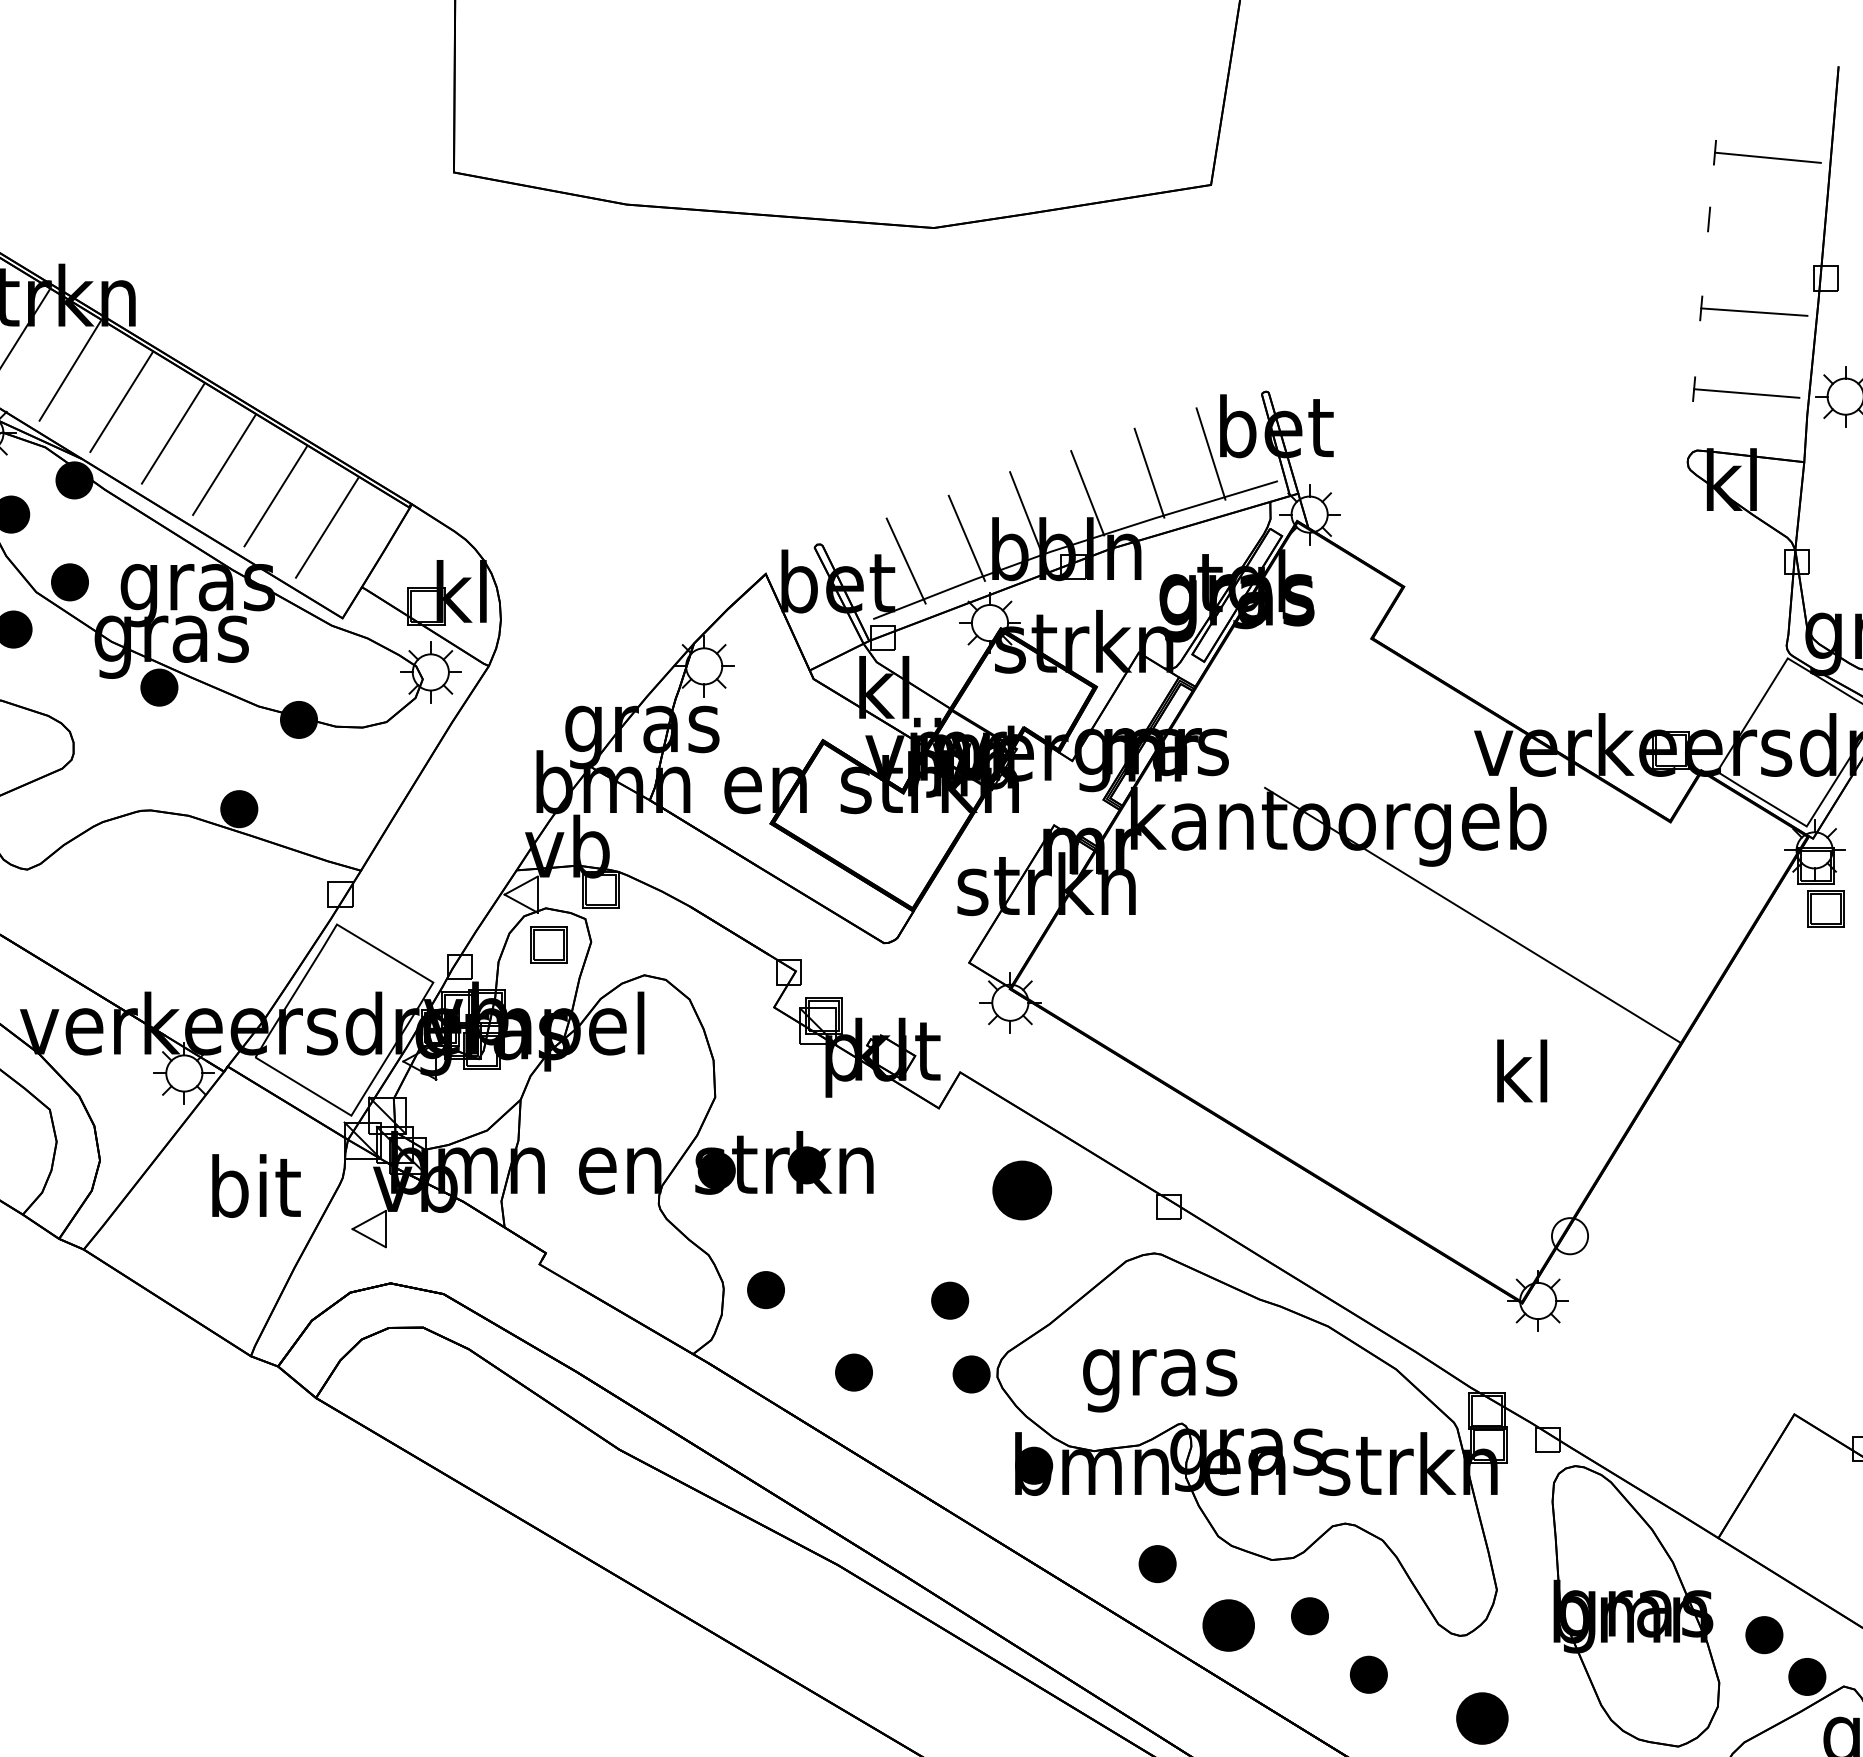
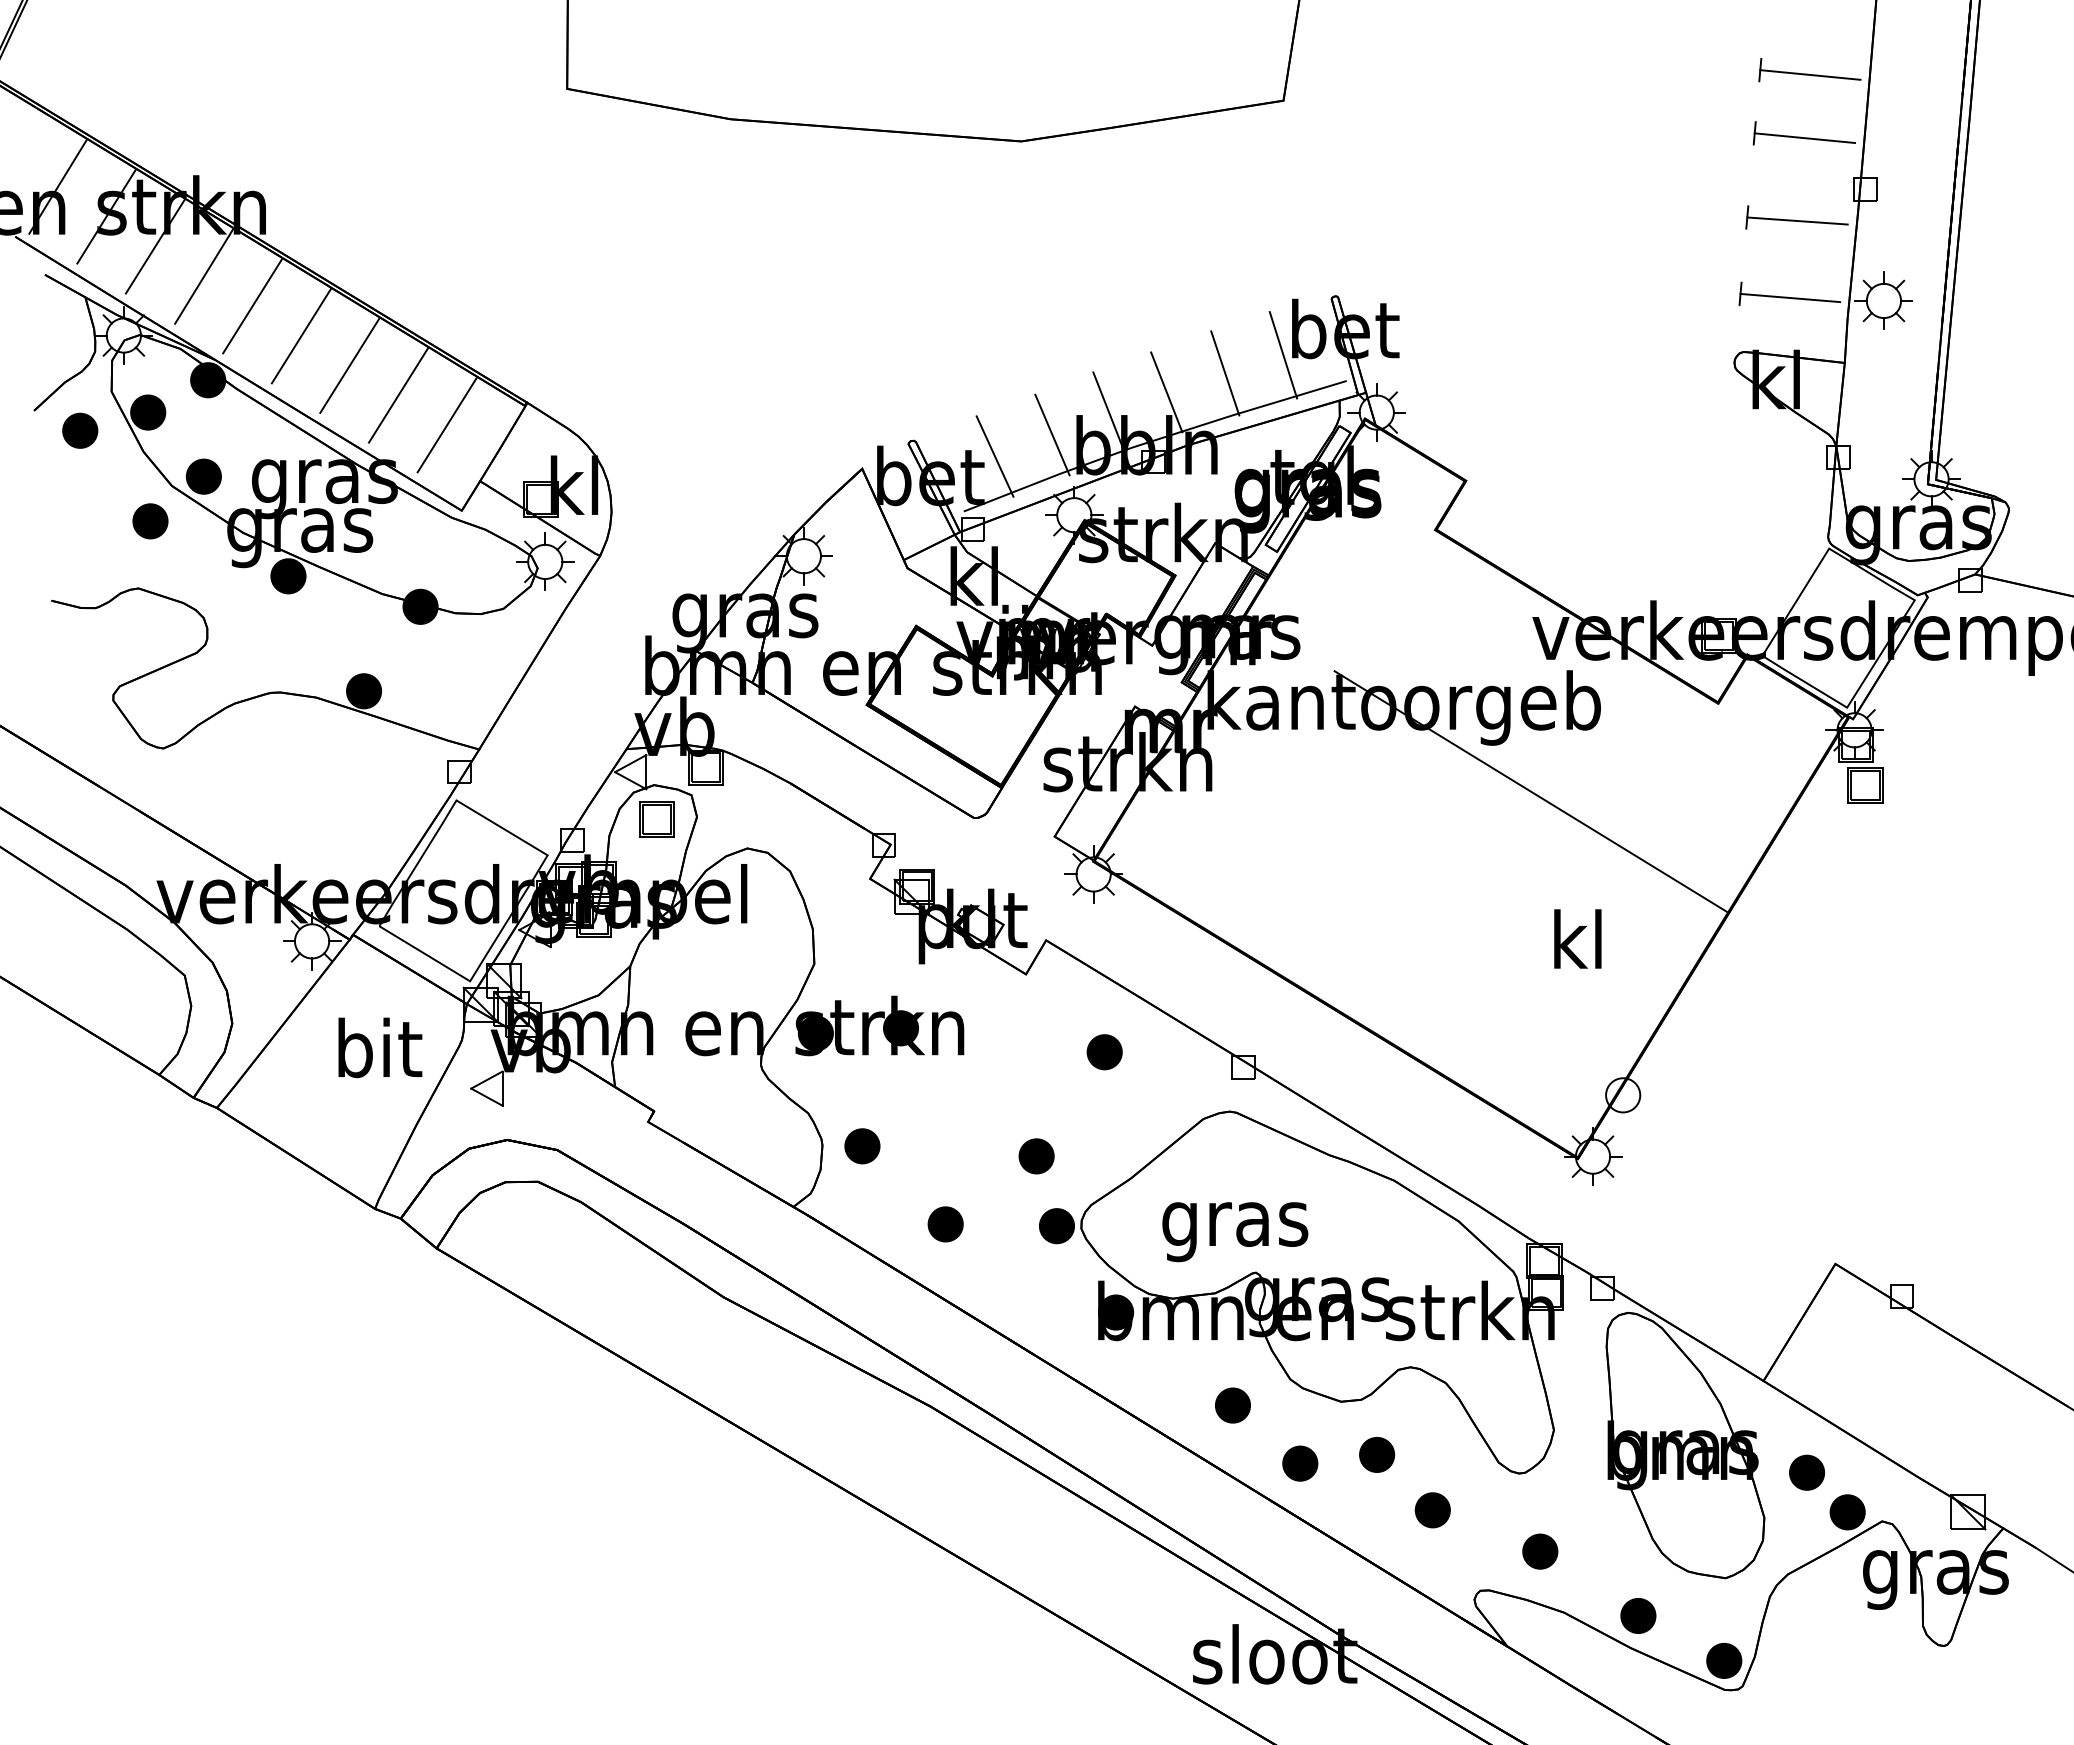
line: (1761, 224) -> (1804, 138), added
part: (1021, 1190) -> (1104, 1052), size x0.62
part: (1229, 1625) -> (1300, 1463), size x0.71
part: (1482, 1718) -> (1540, 1551), size x0.71

